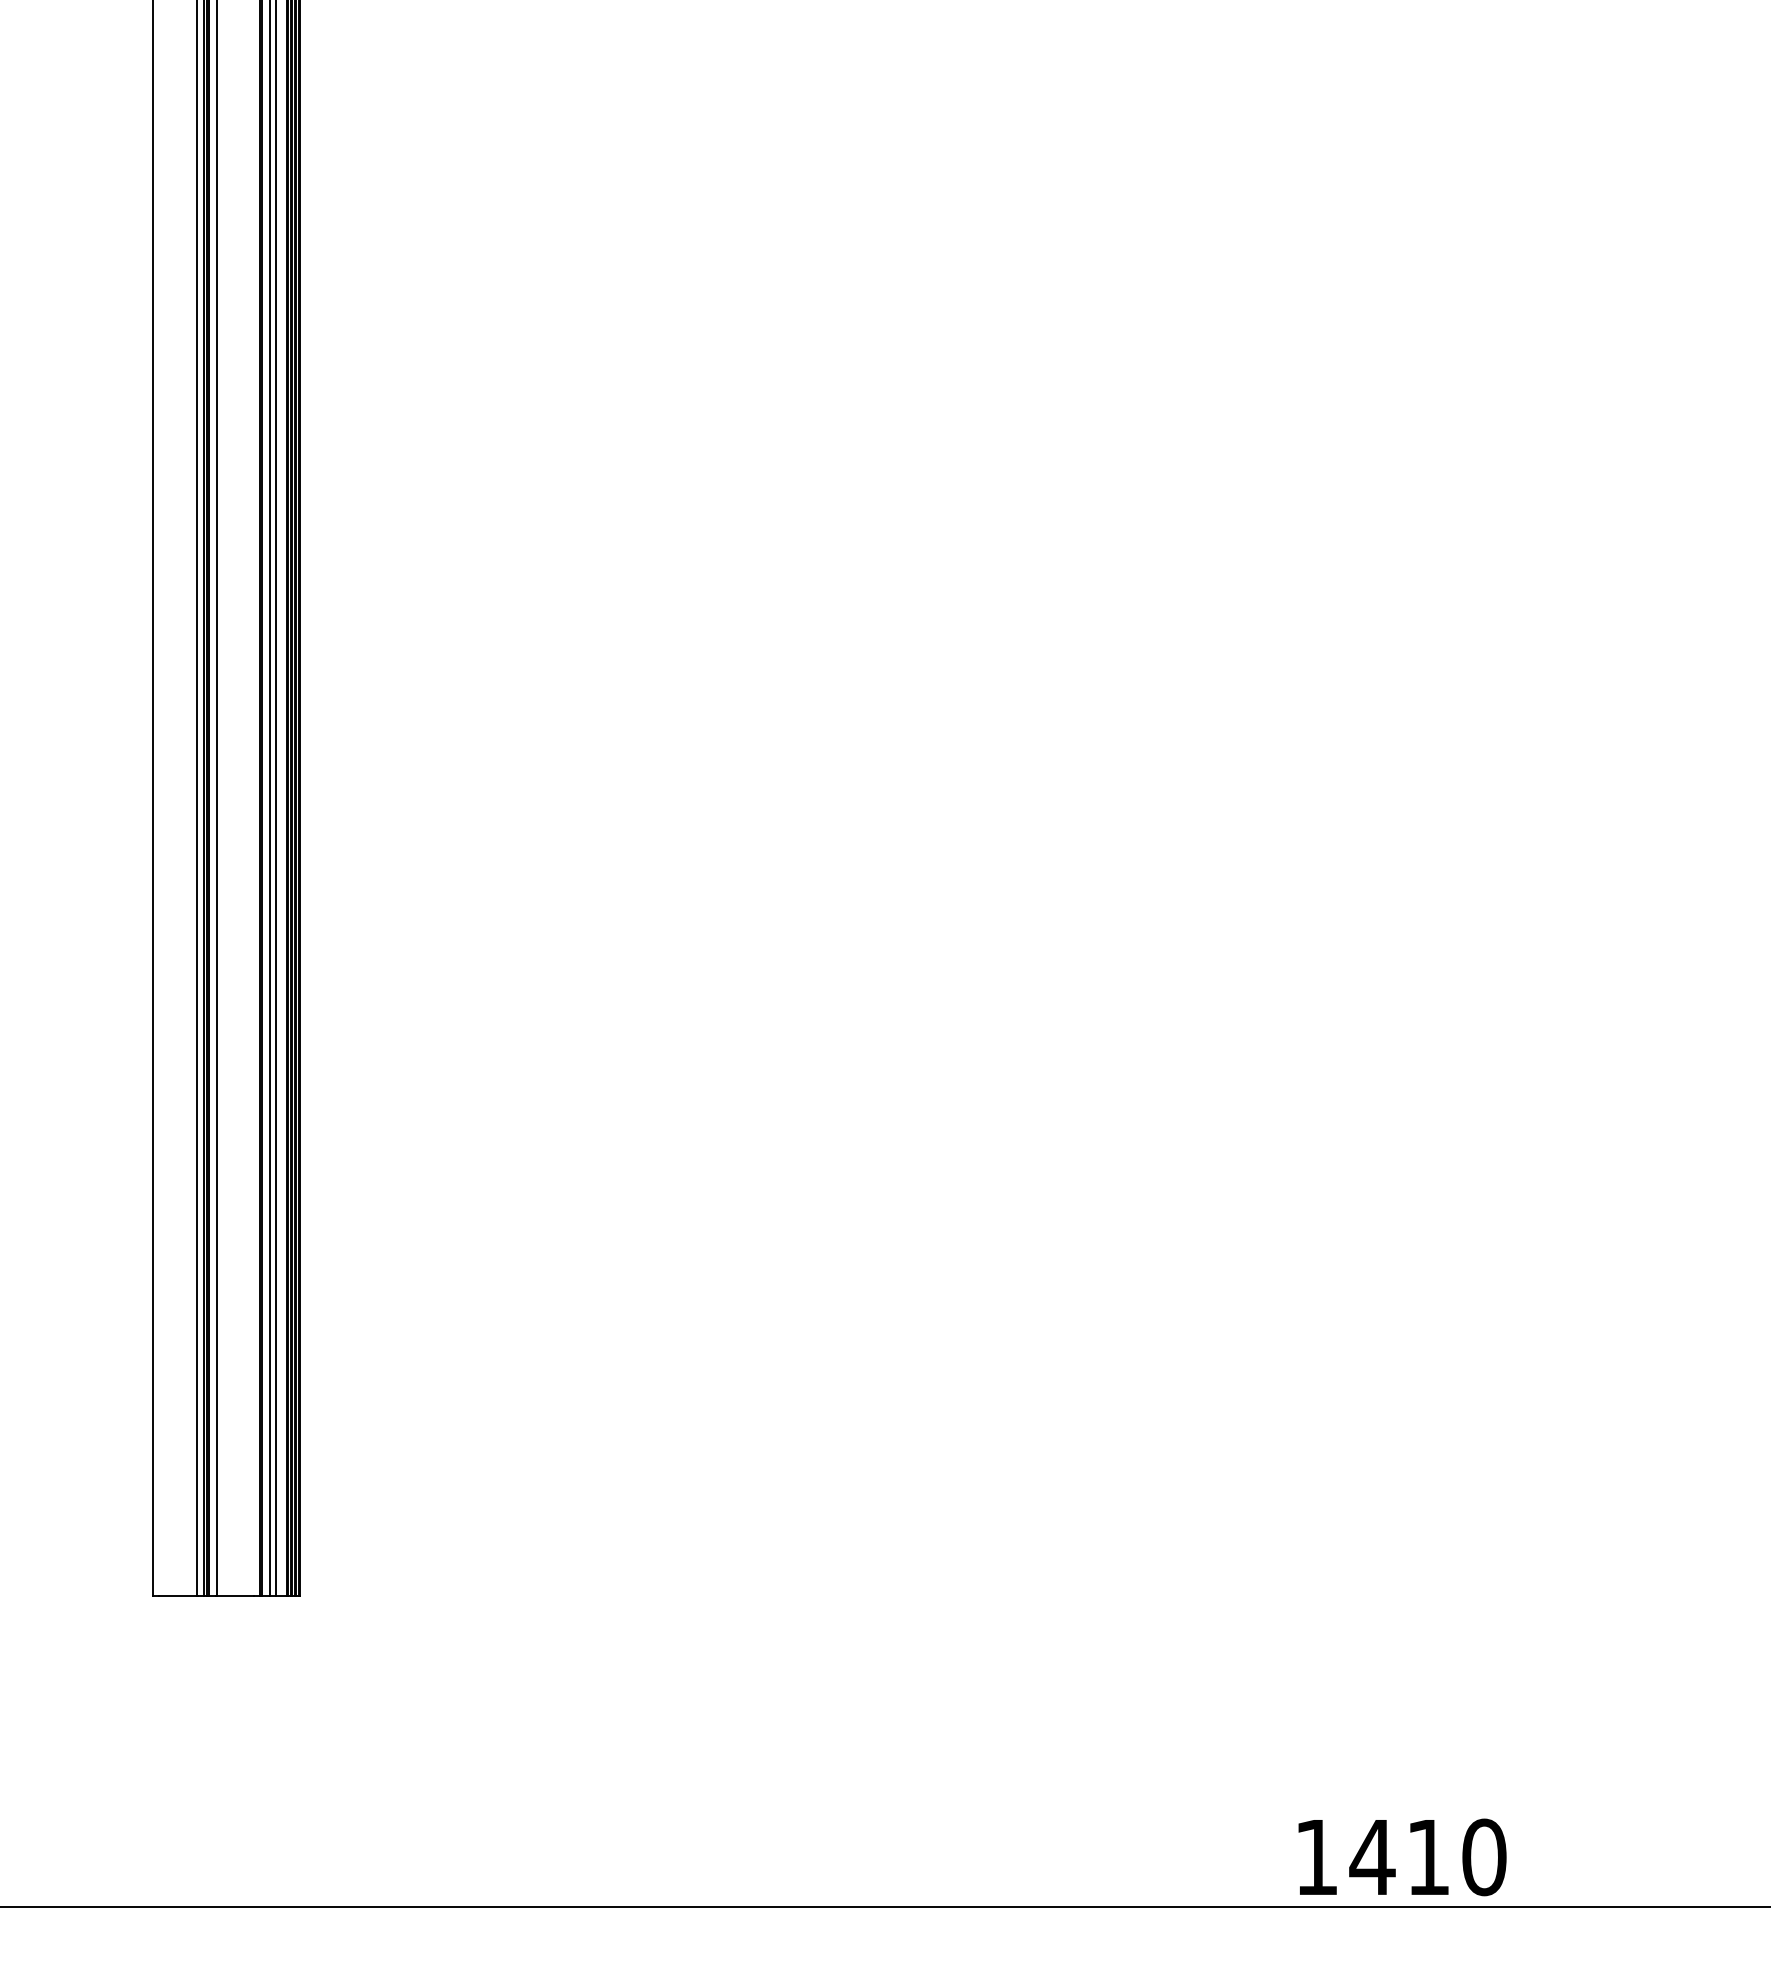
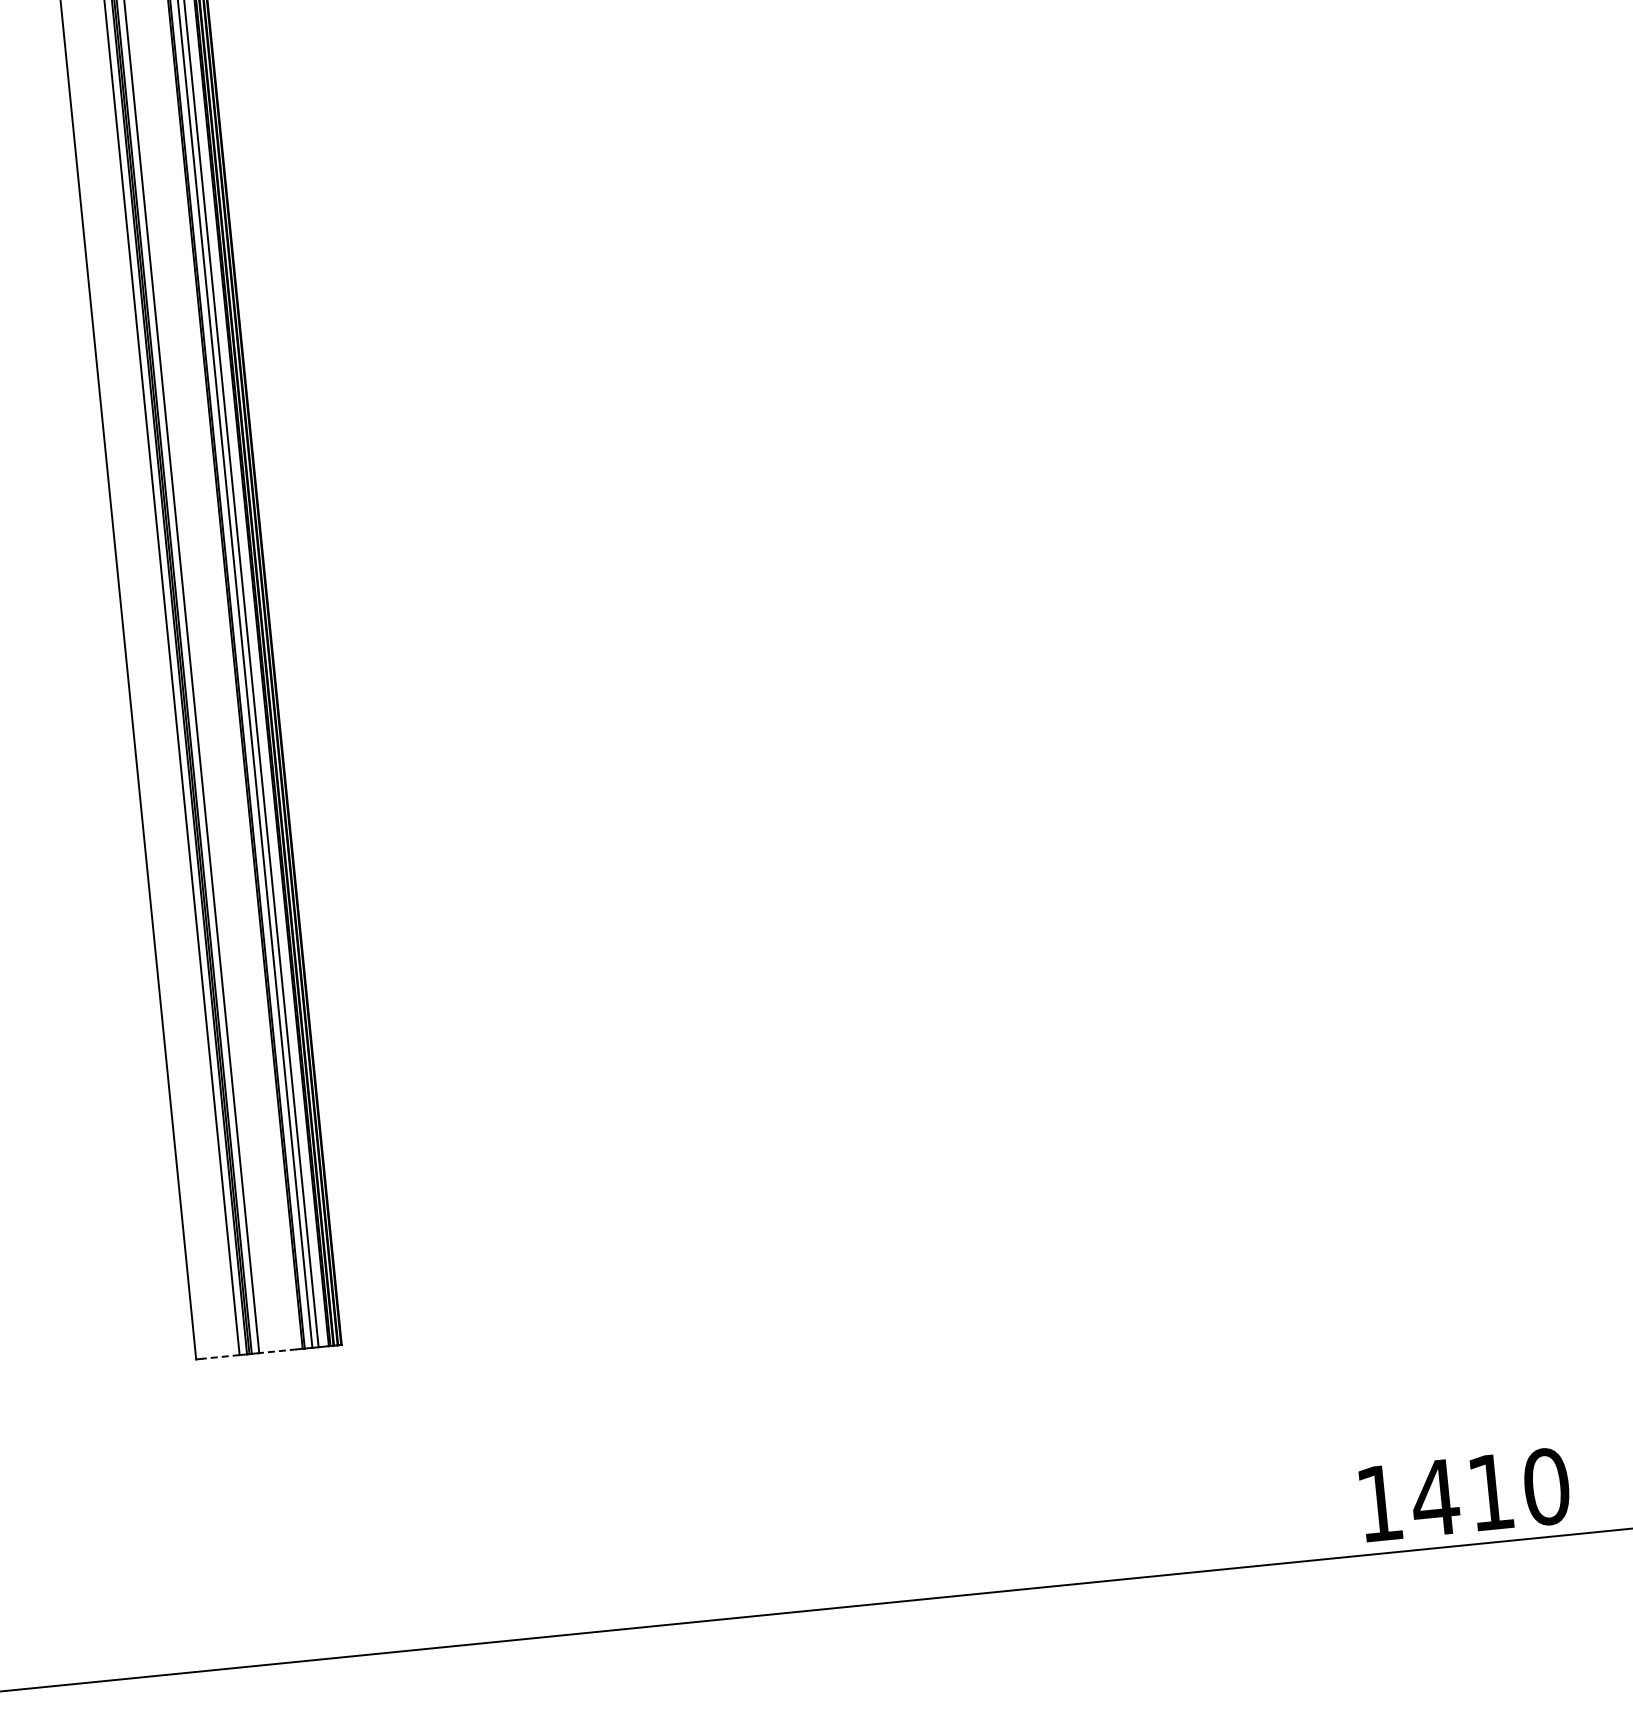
line: (178, 1596) -> (221, 1356), solid -> dashed
line: (235, 1596) -> (278, 1351), solid -> dashed

